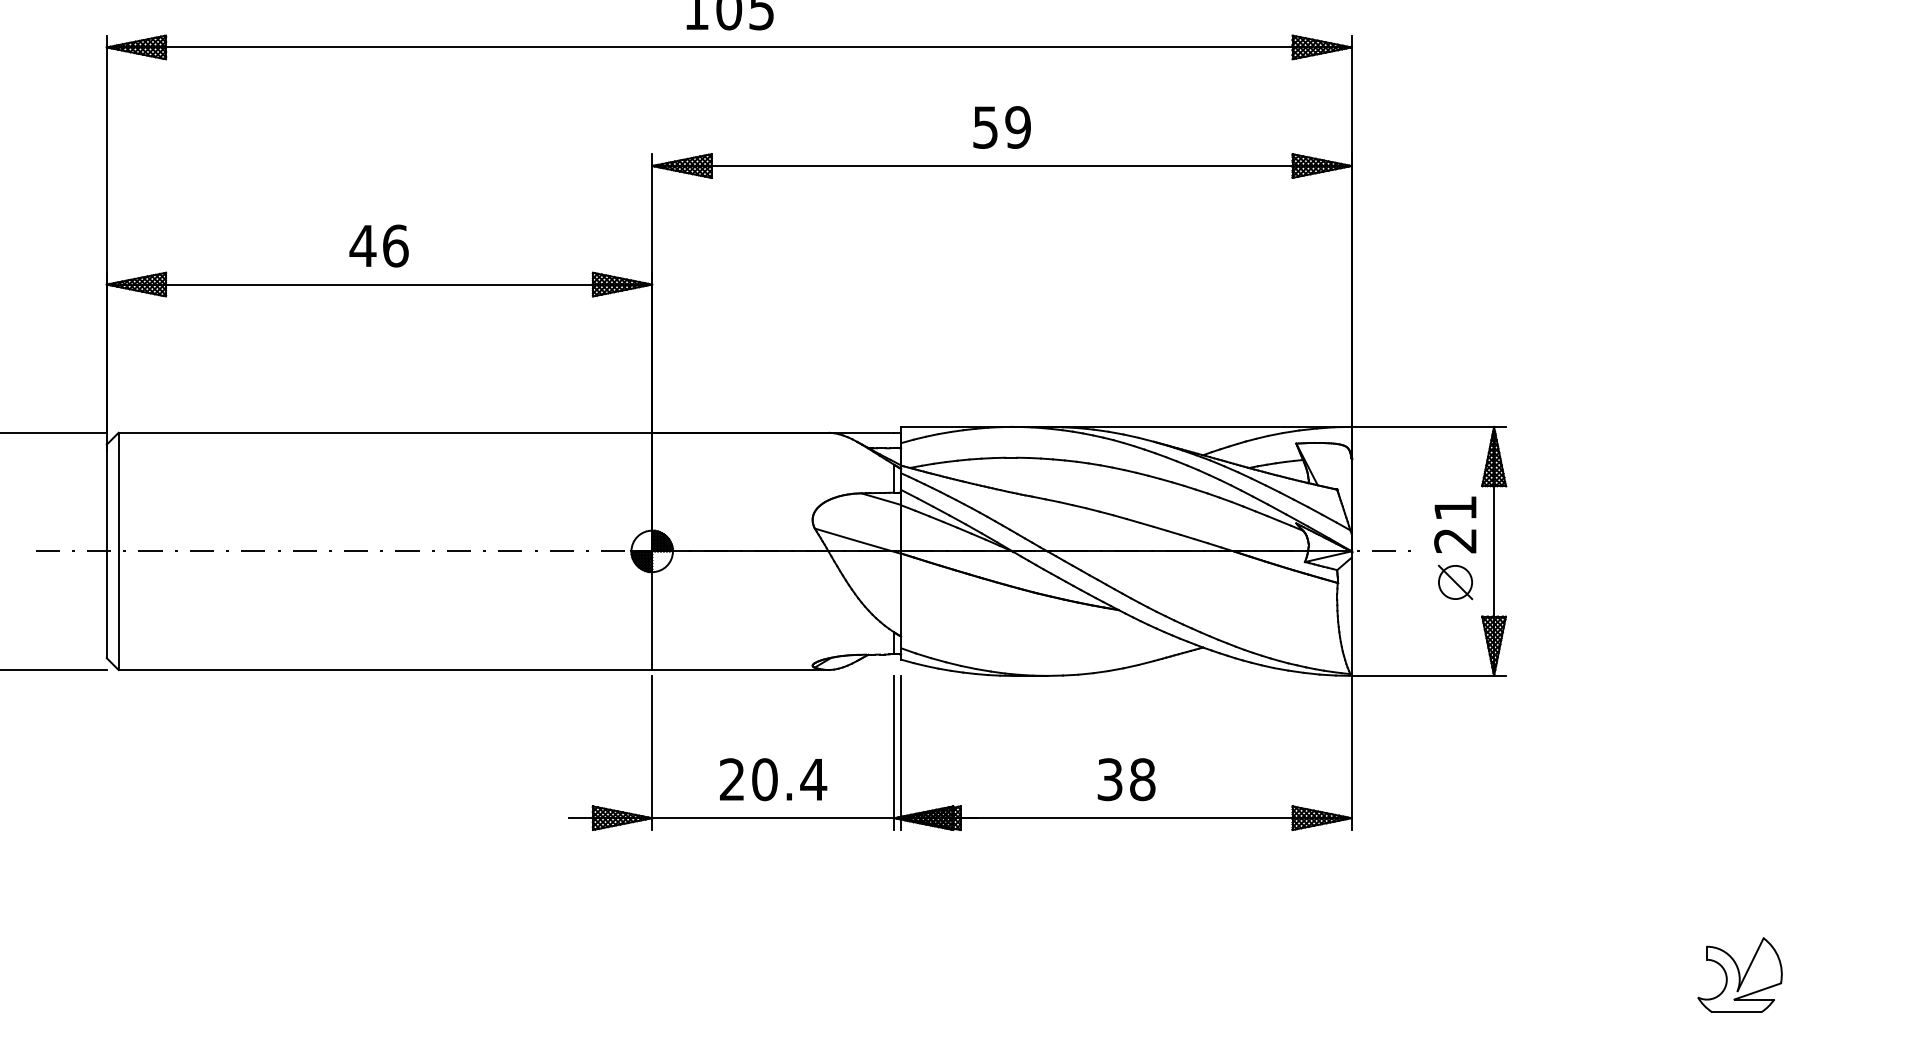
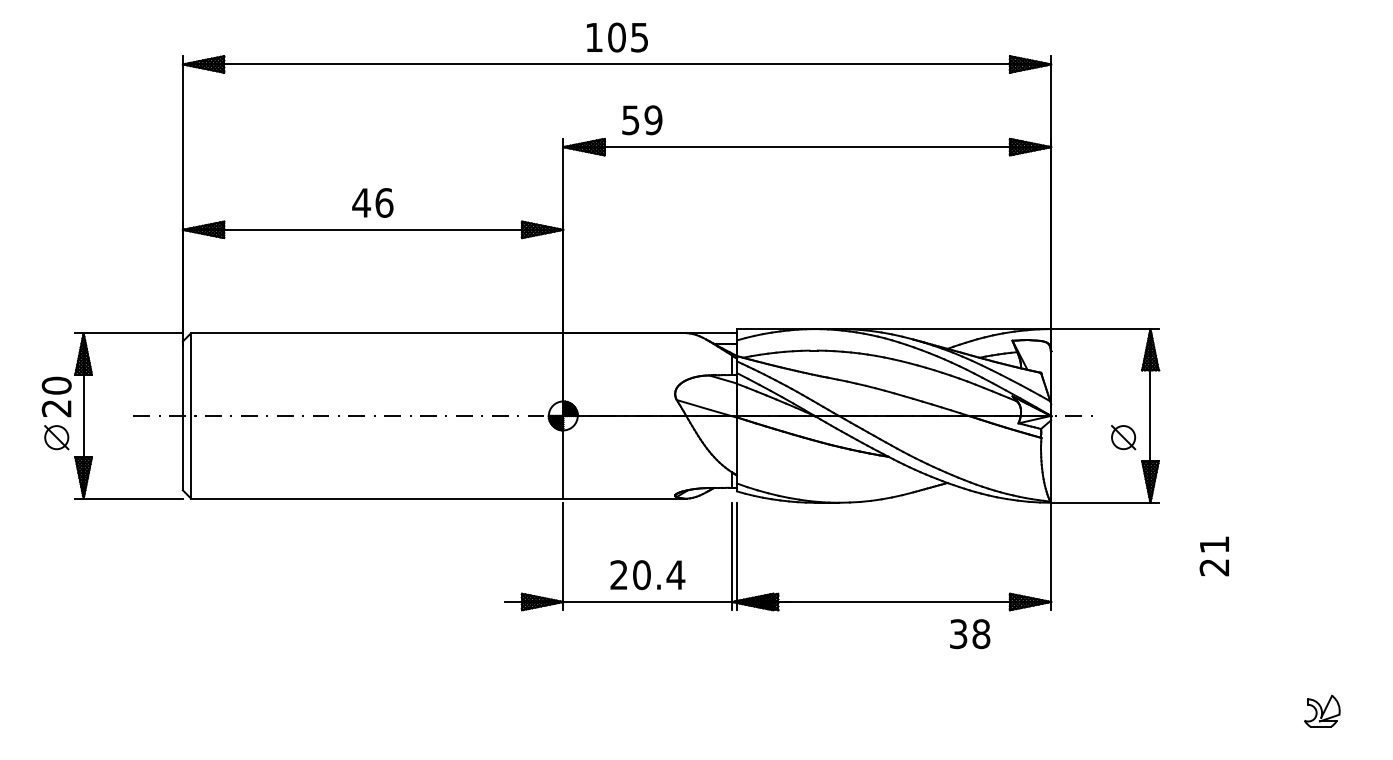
text: (1002, 127) -> (642, 120), moved
text: (1453, 524) -> (1213, 556), moved
text: (1127, 780) -> (970, 634), moved
part: (1740, 973) -> (1322, 710), size x0.6

